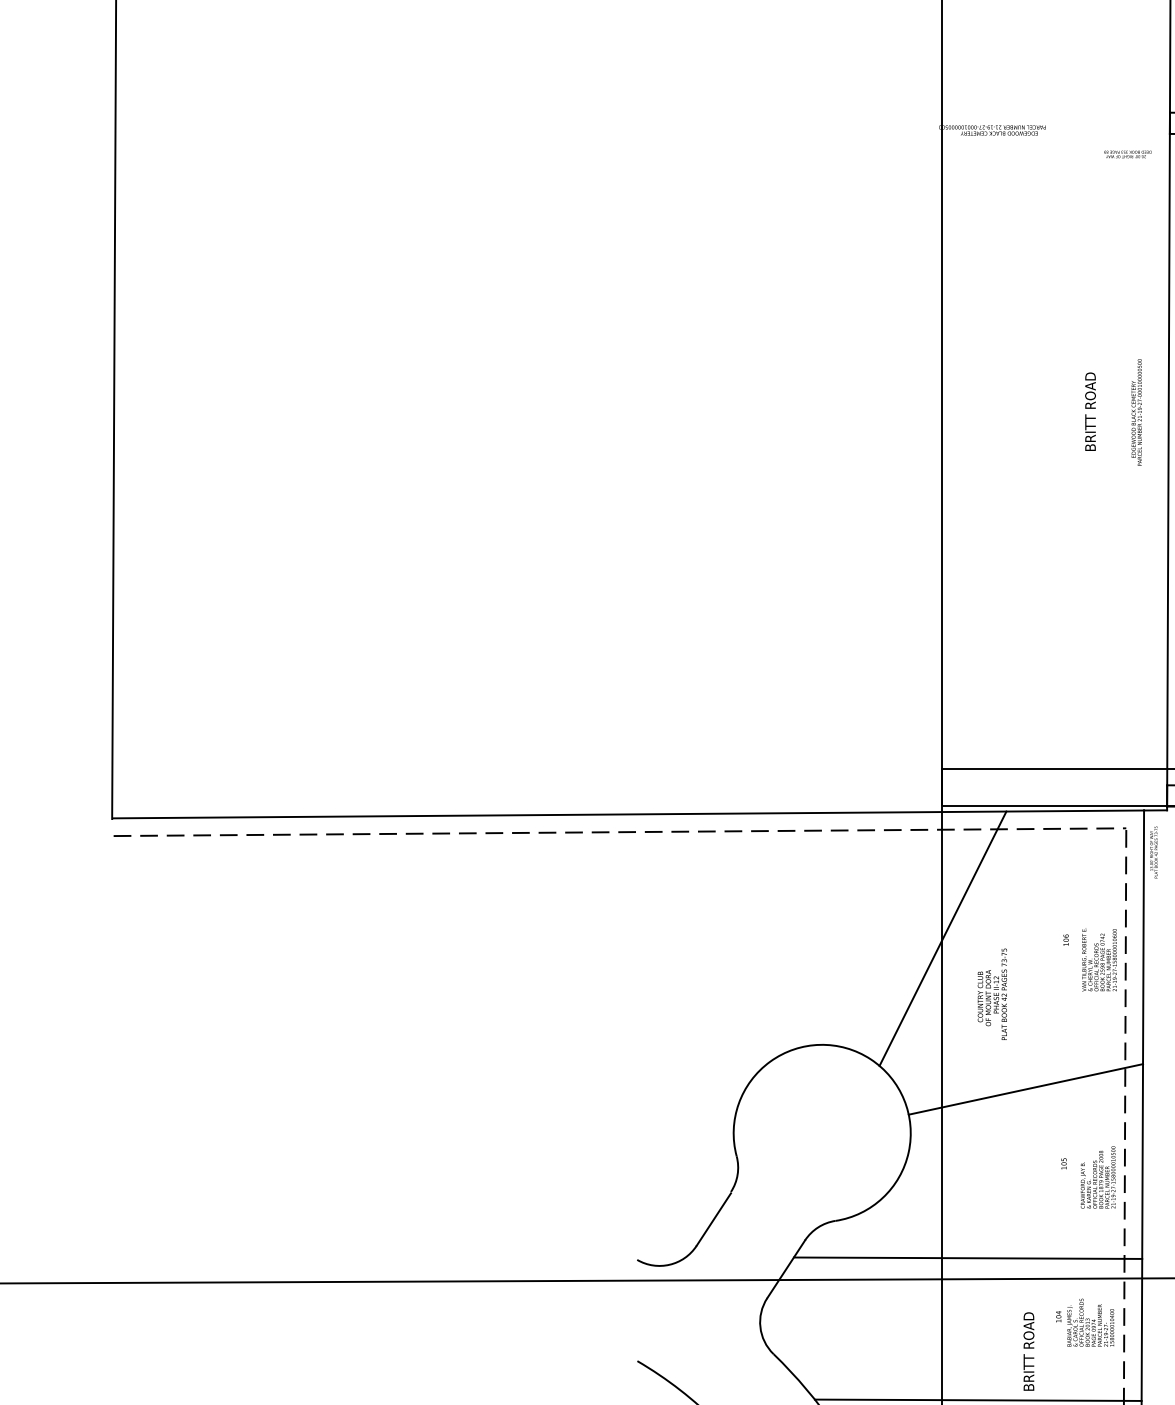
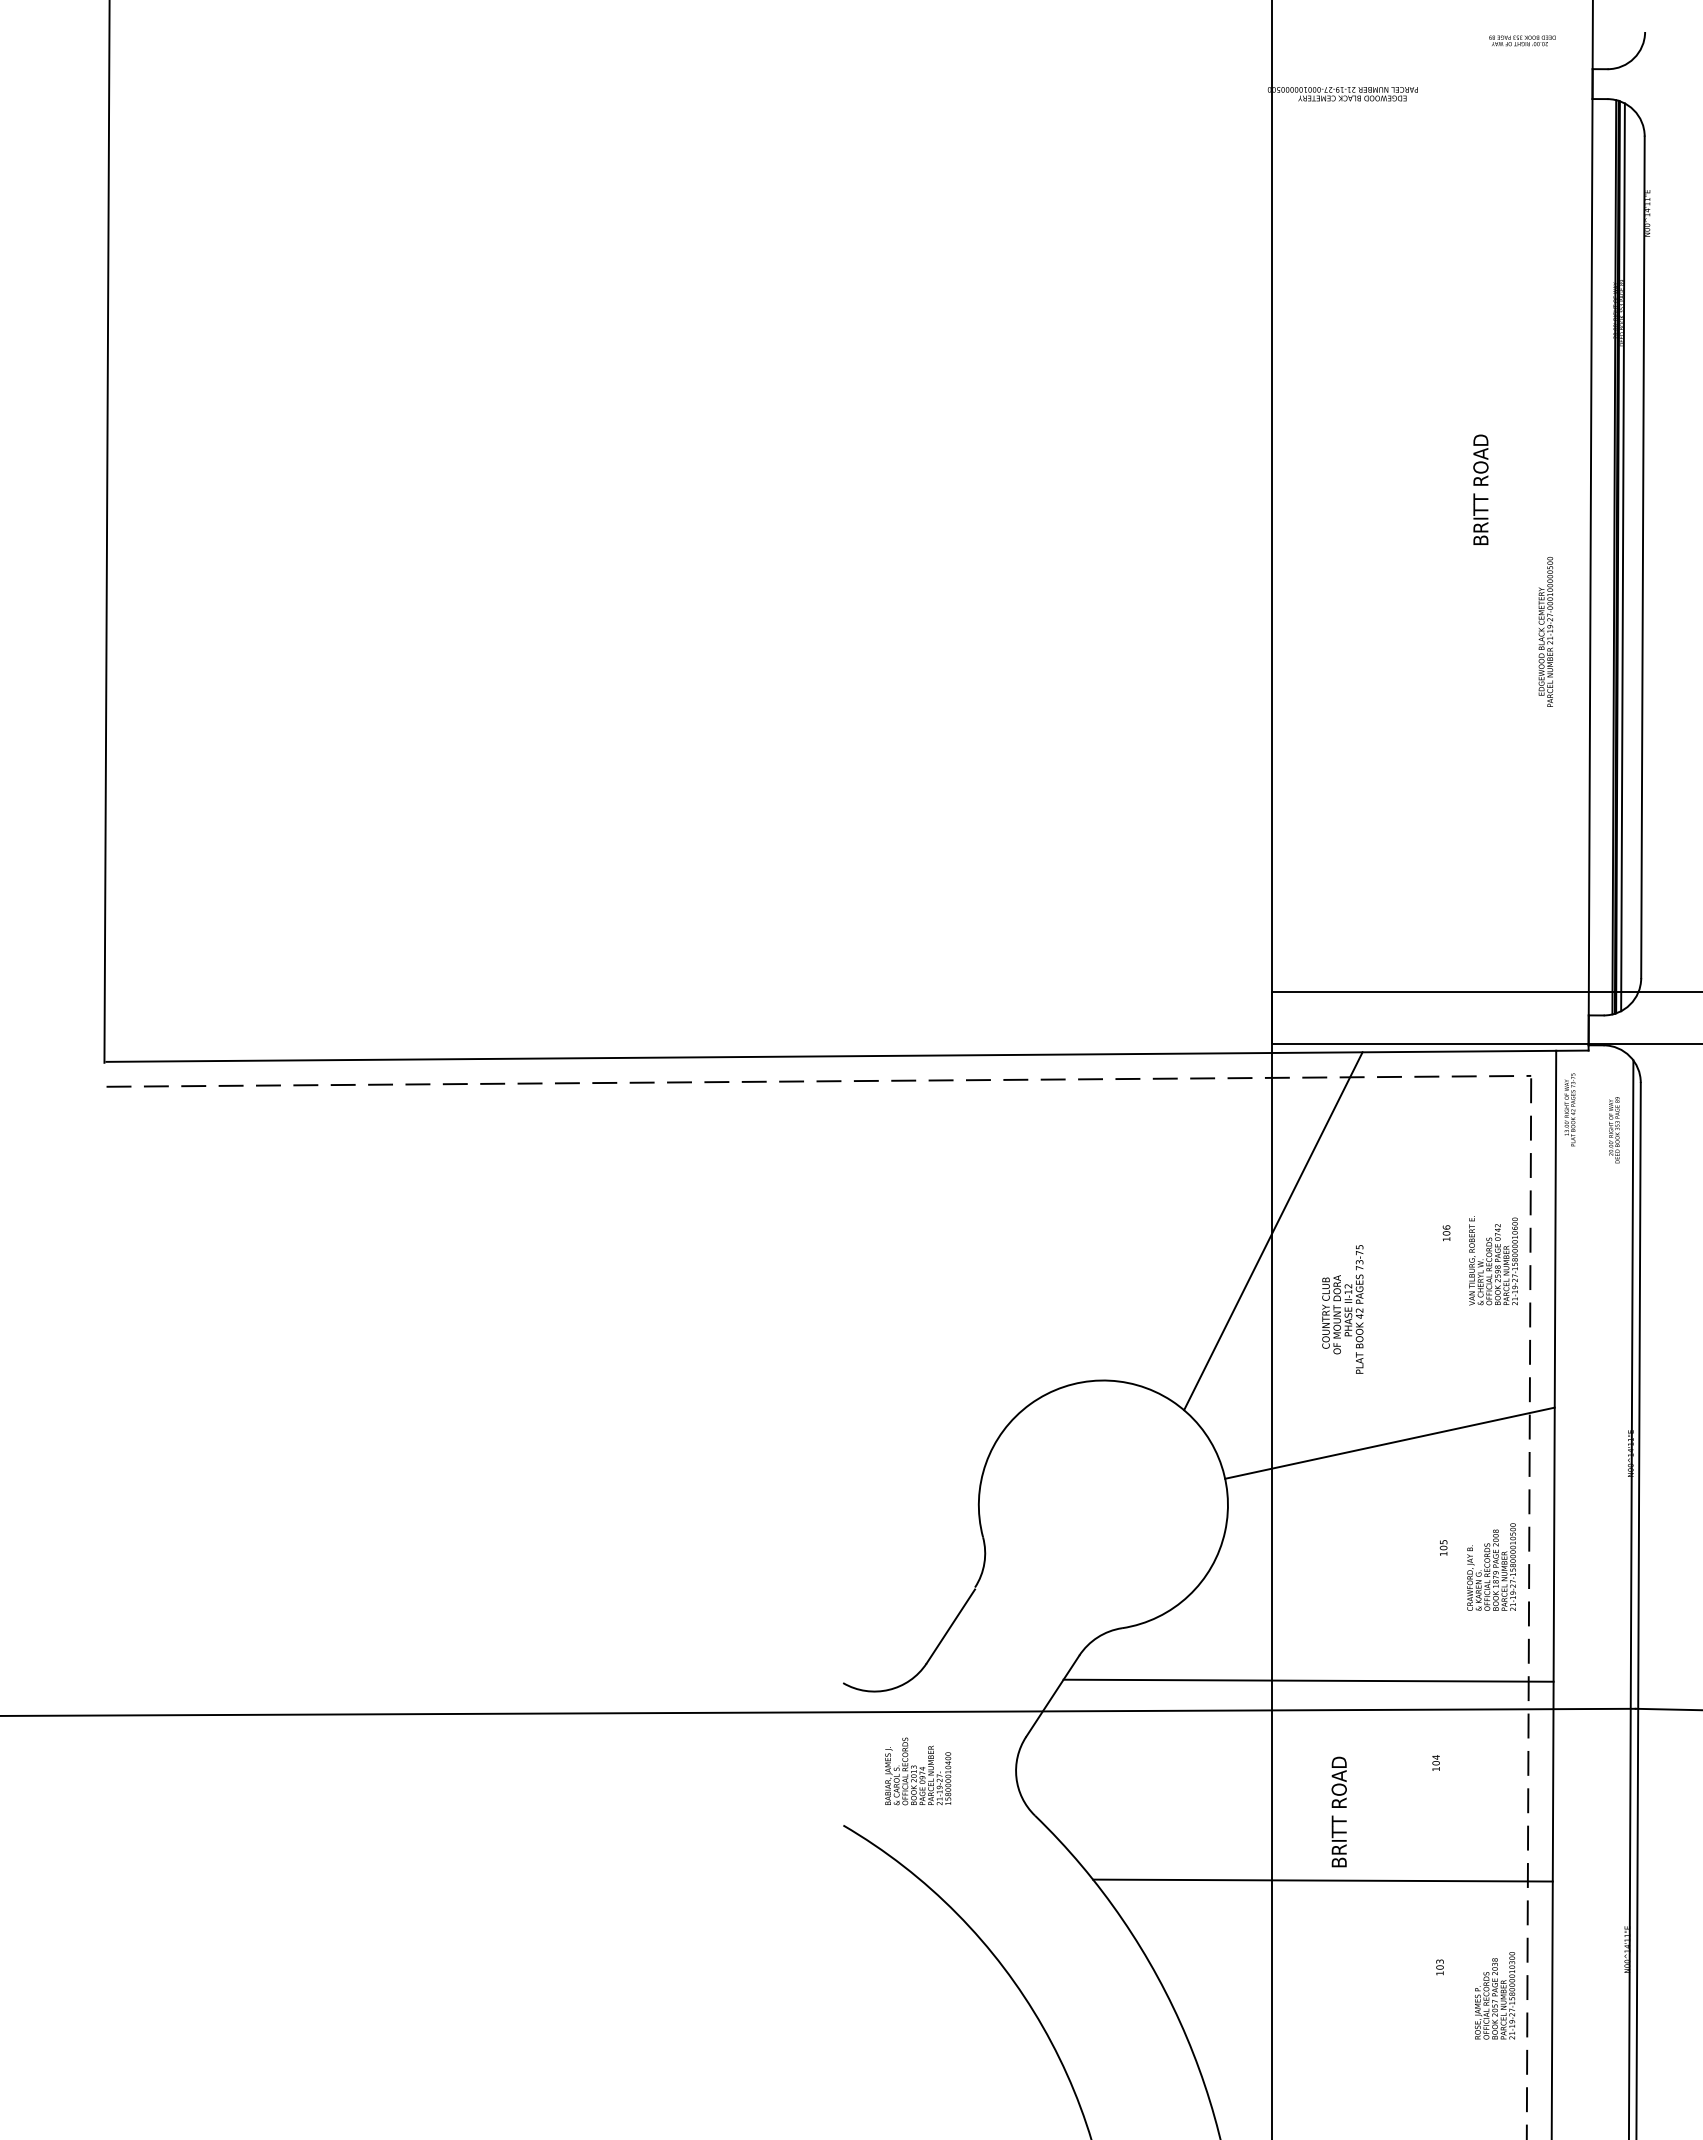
text: (1127, 154) -> (1522, 40), moved
text: (1136, 412) -> (1545, 631), moved
text: (1090, 1322) -> (918, 1771), moved
text: (1028, 1351) -> (1338, 1811), moved

